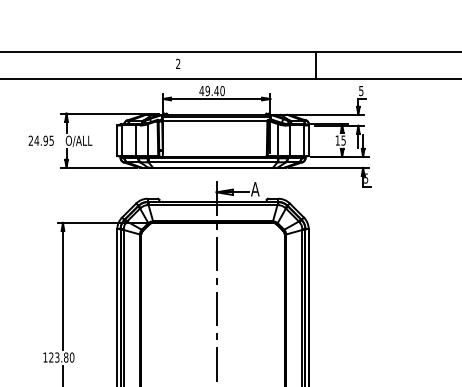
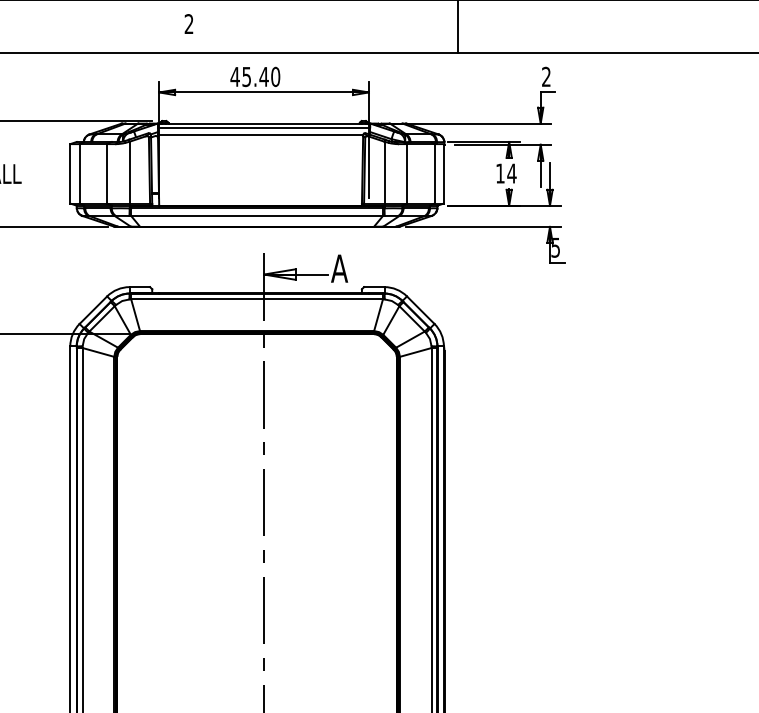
text: (207, 90) -> (246, 75), 49.40 -> 45.40
text: (361, 91) -> (546, 77), 5 -> 2
text: (343, 140) -> (511, 173), 15 -> 14

